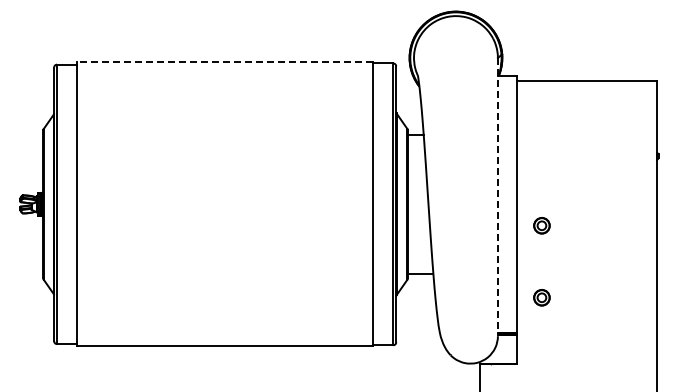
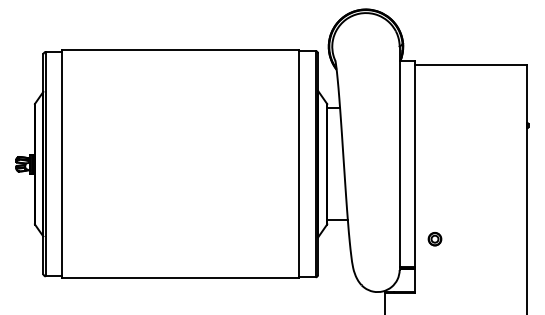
line: (225, 62) -> (180, 50), dashed -> solid
line: (497, 197) -> (399, 158), dashed -> solid
part: (541, 225) -> (434, 181), removed

